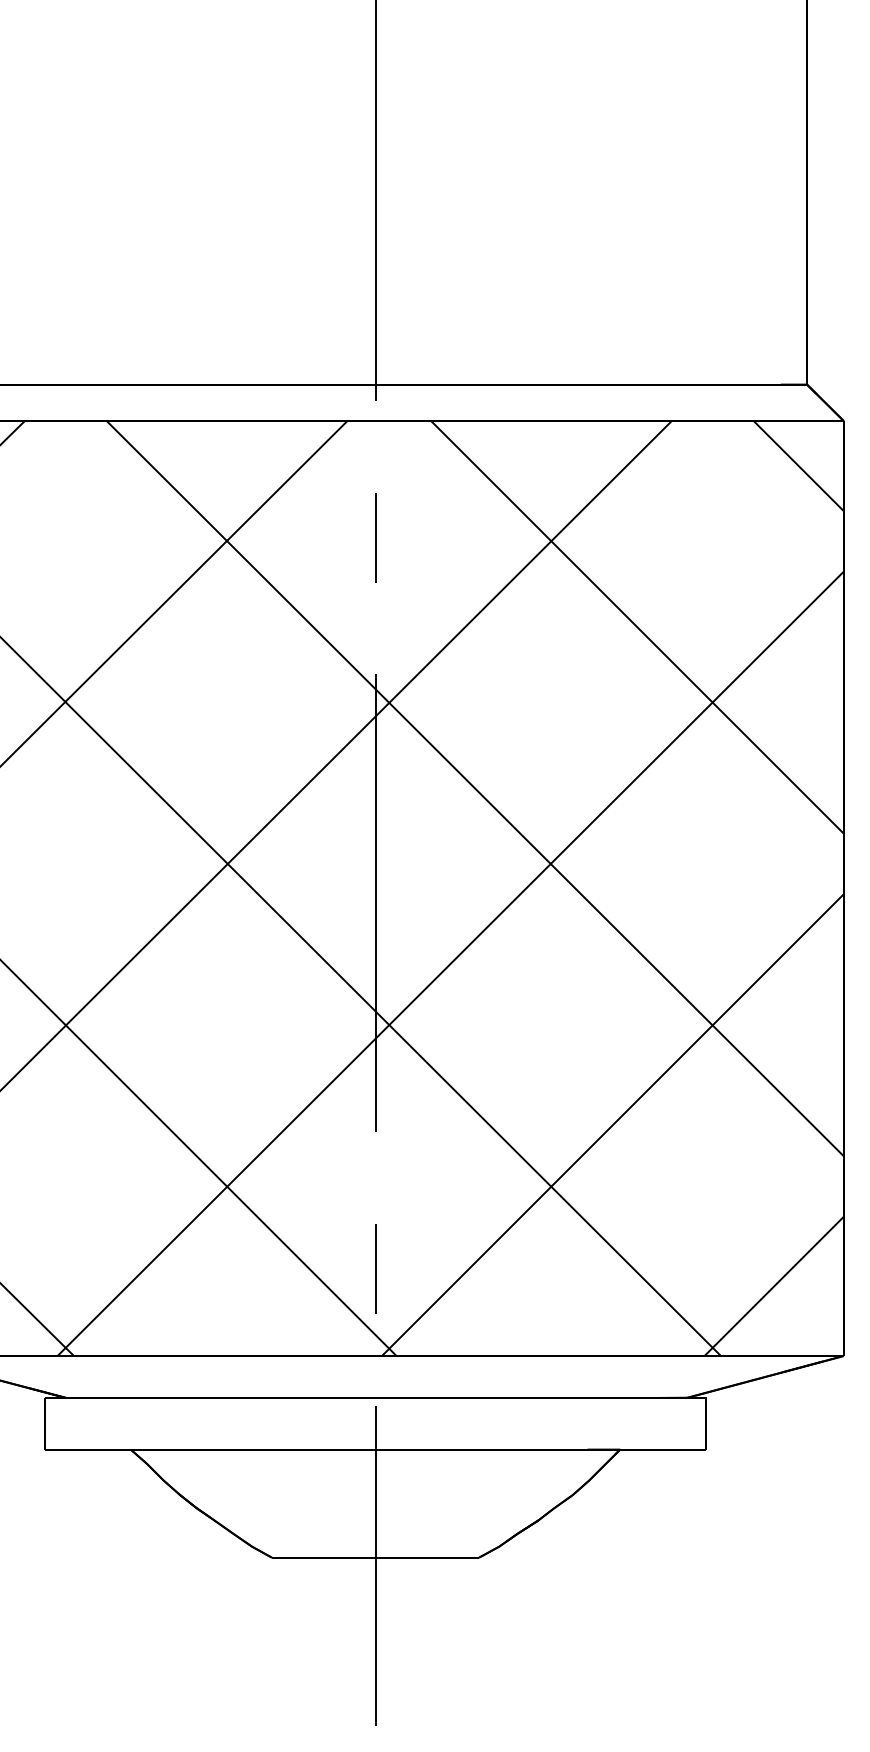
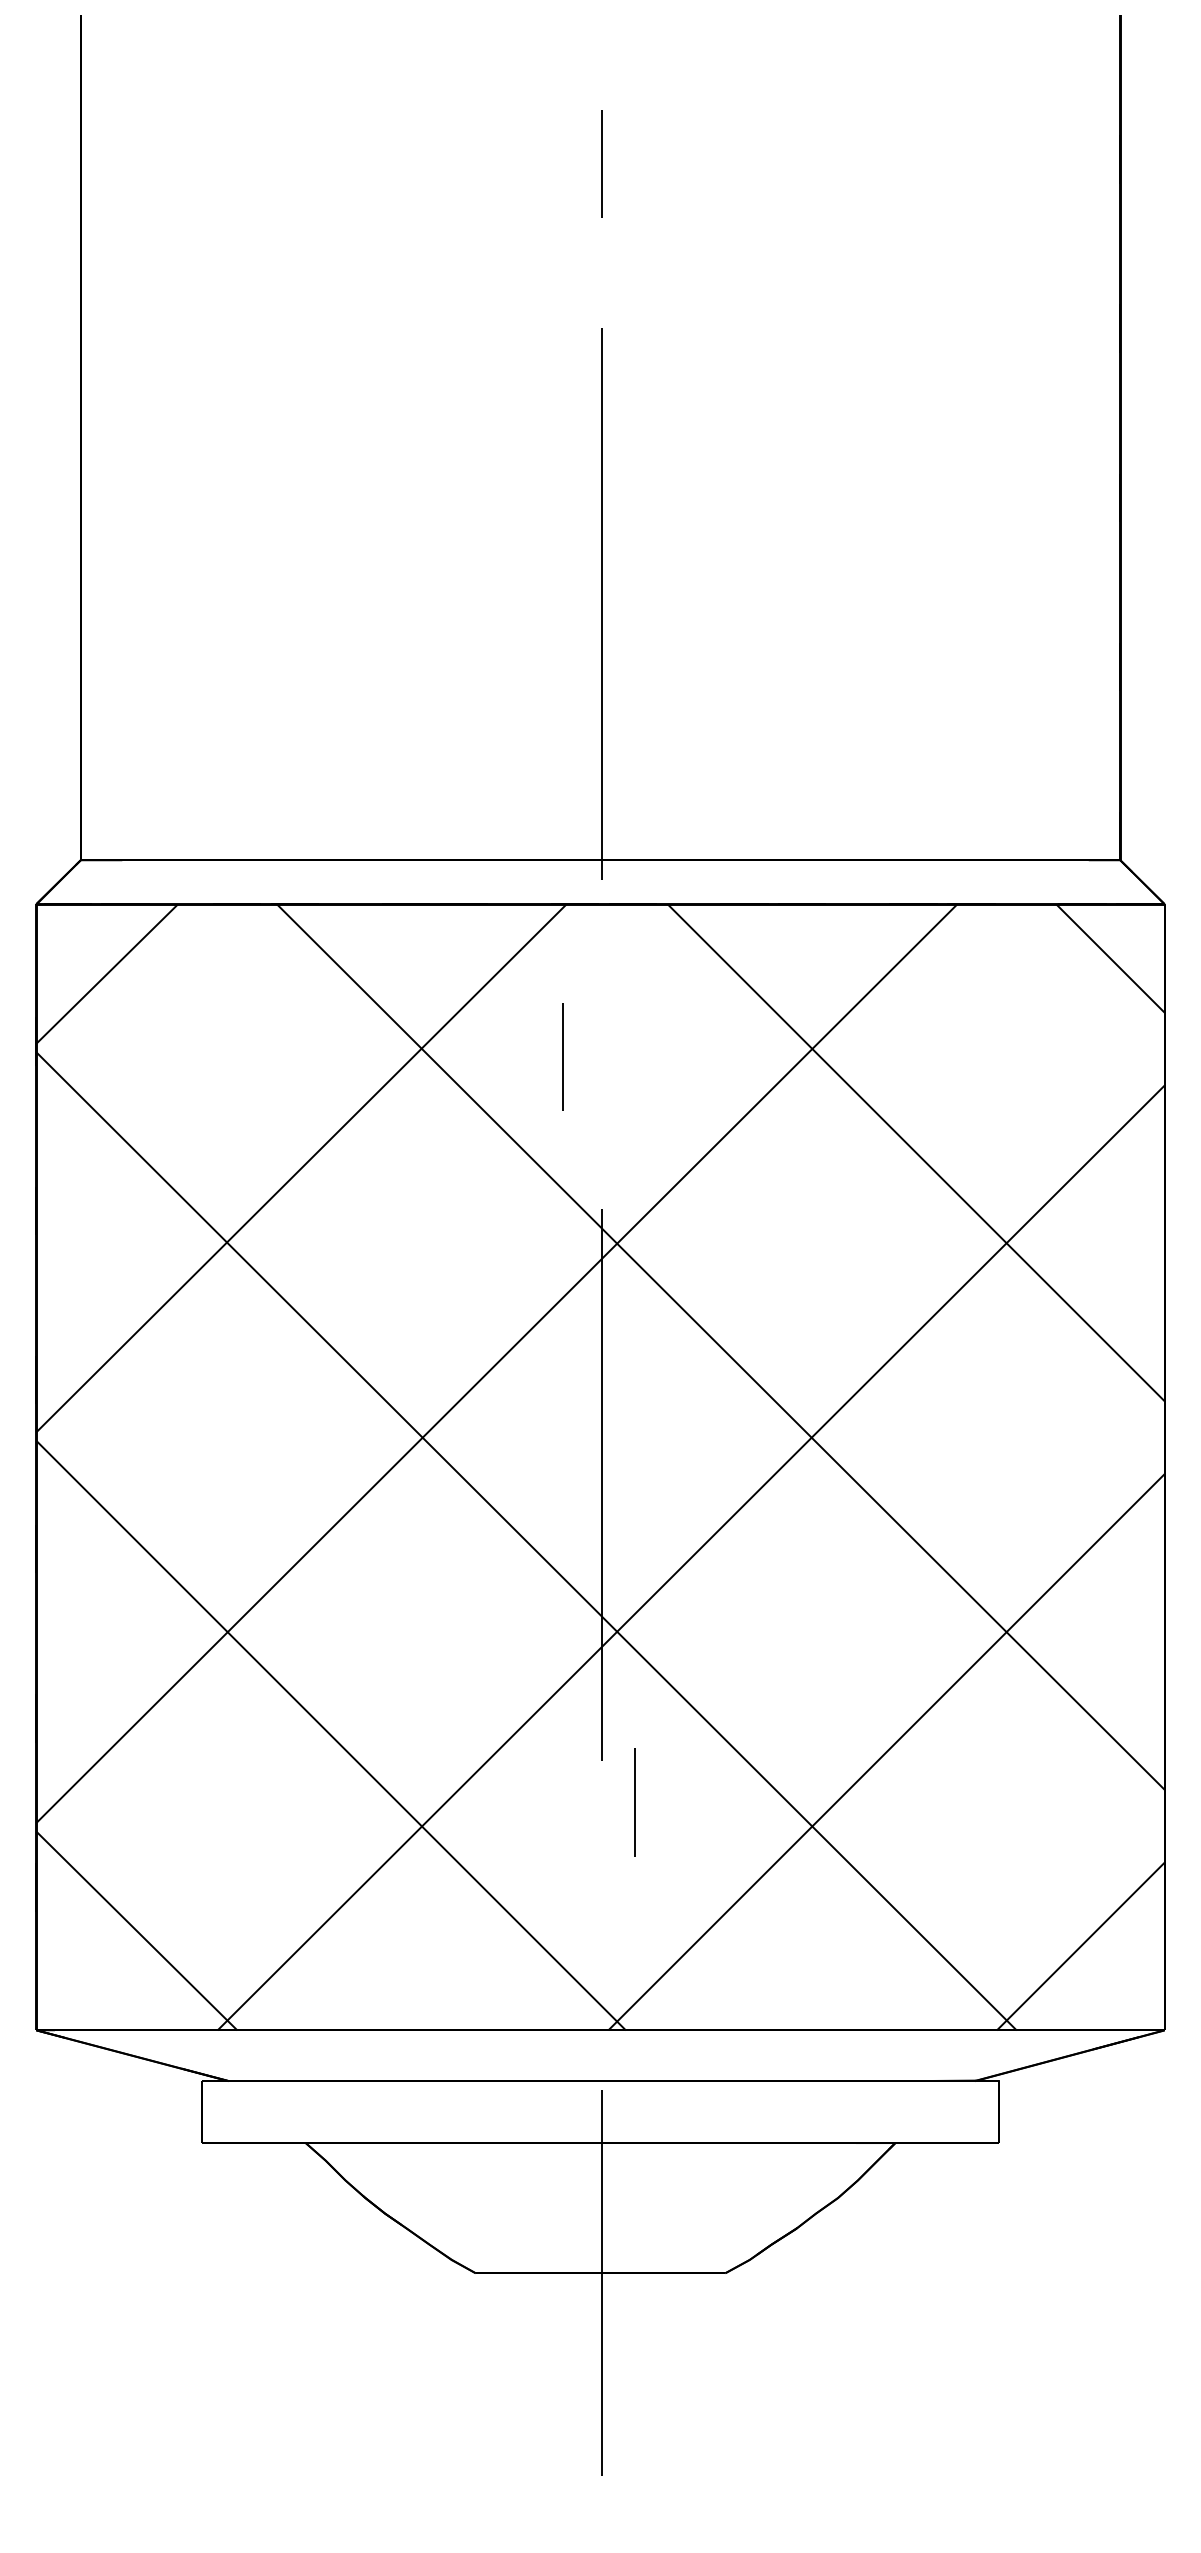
line: (376, 537) -> (562, 1056), moved
line: (376, 1268) -> (634, 1802), moved

